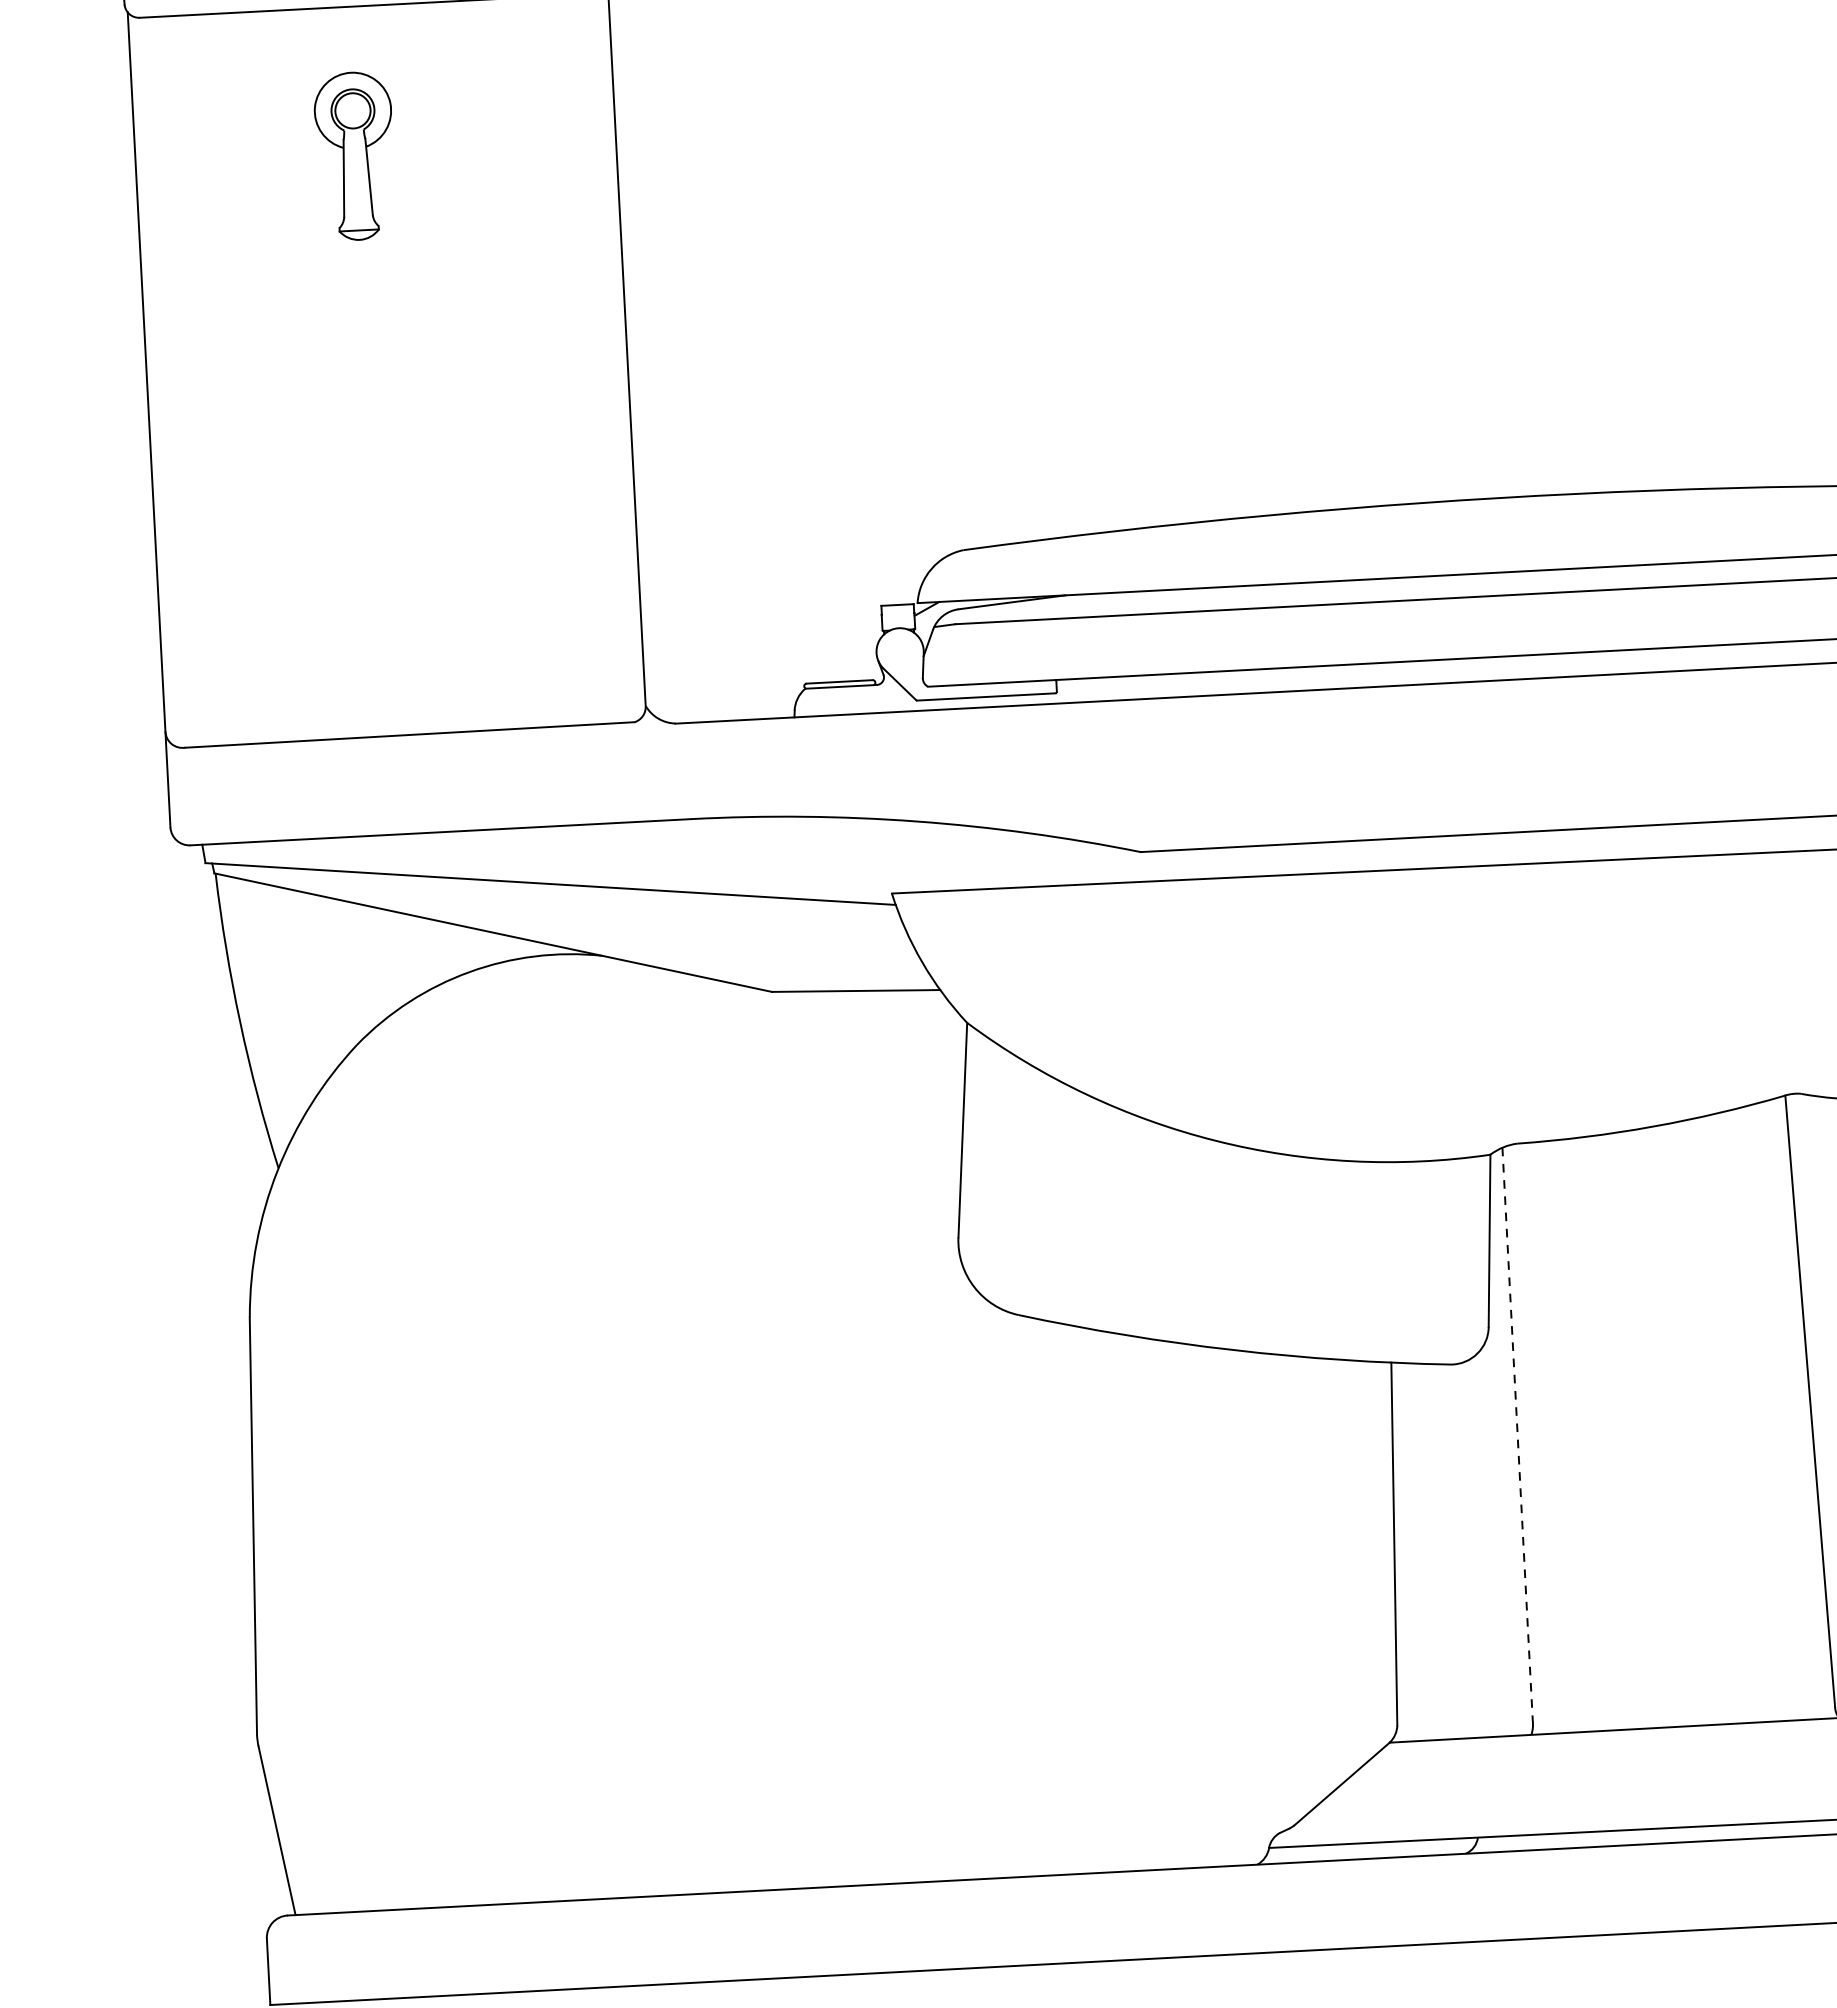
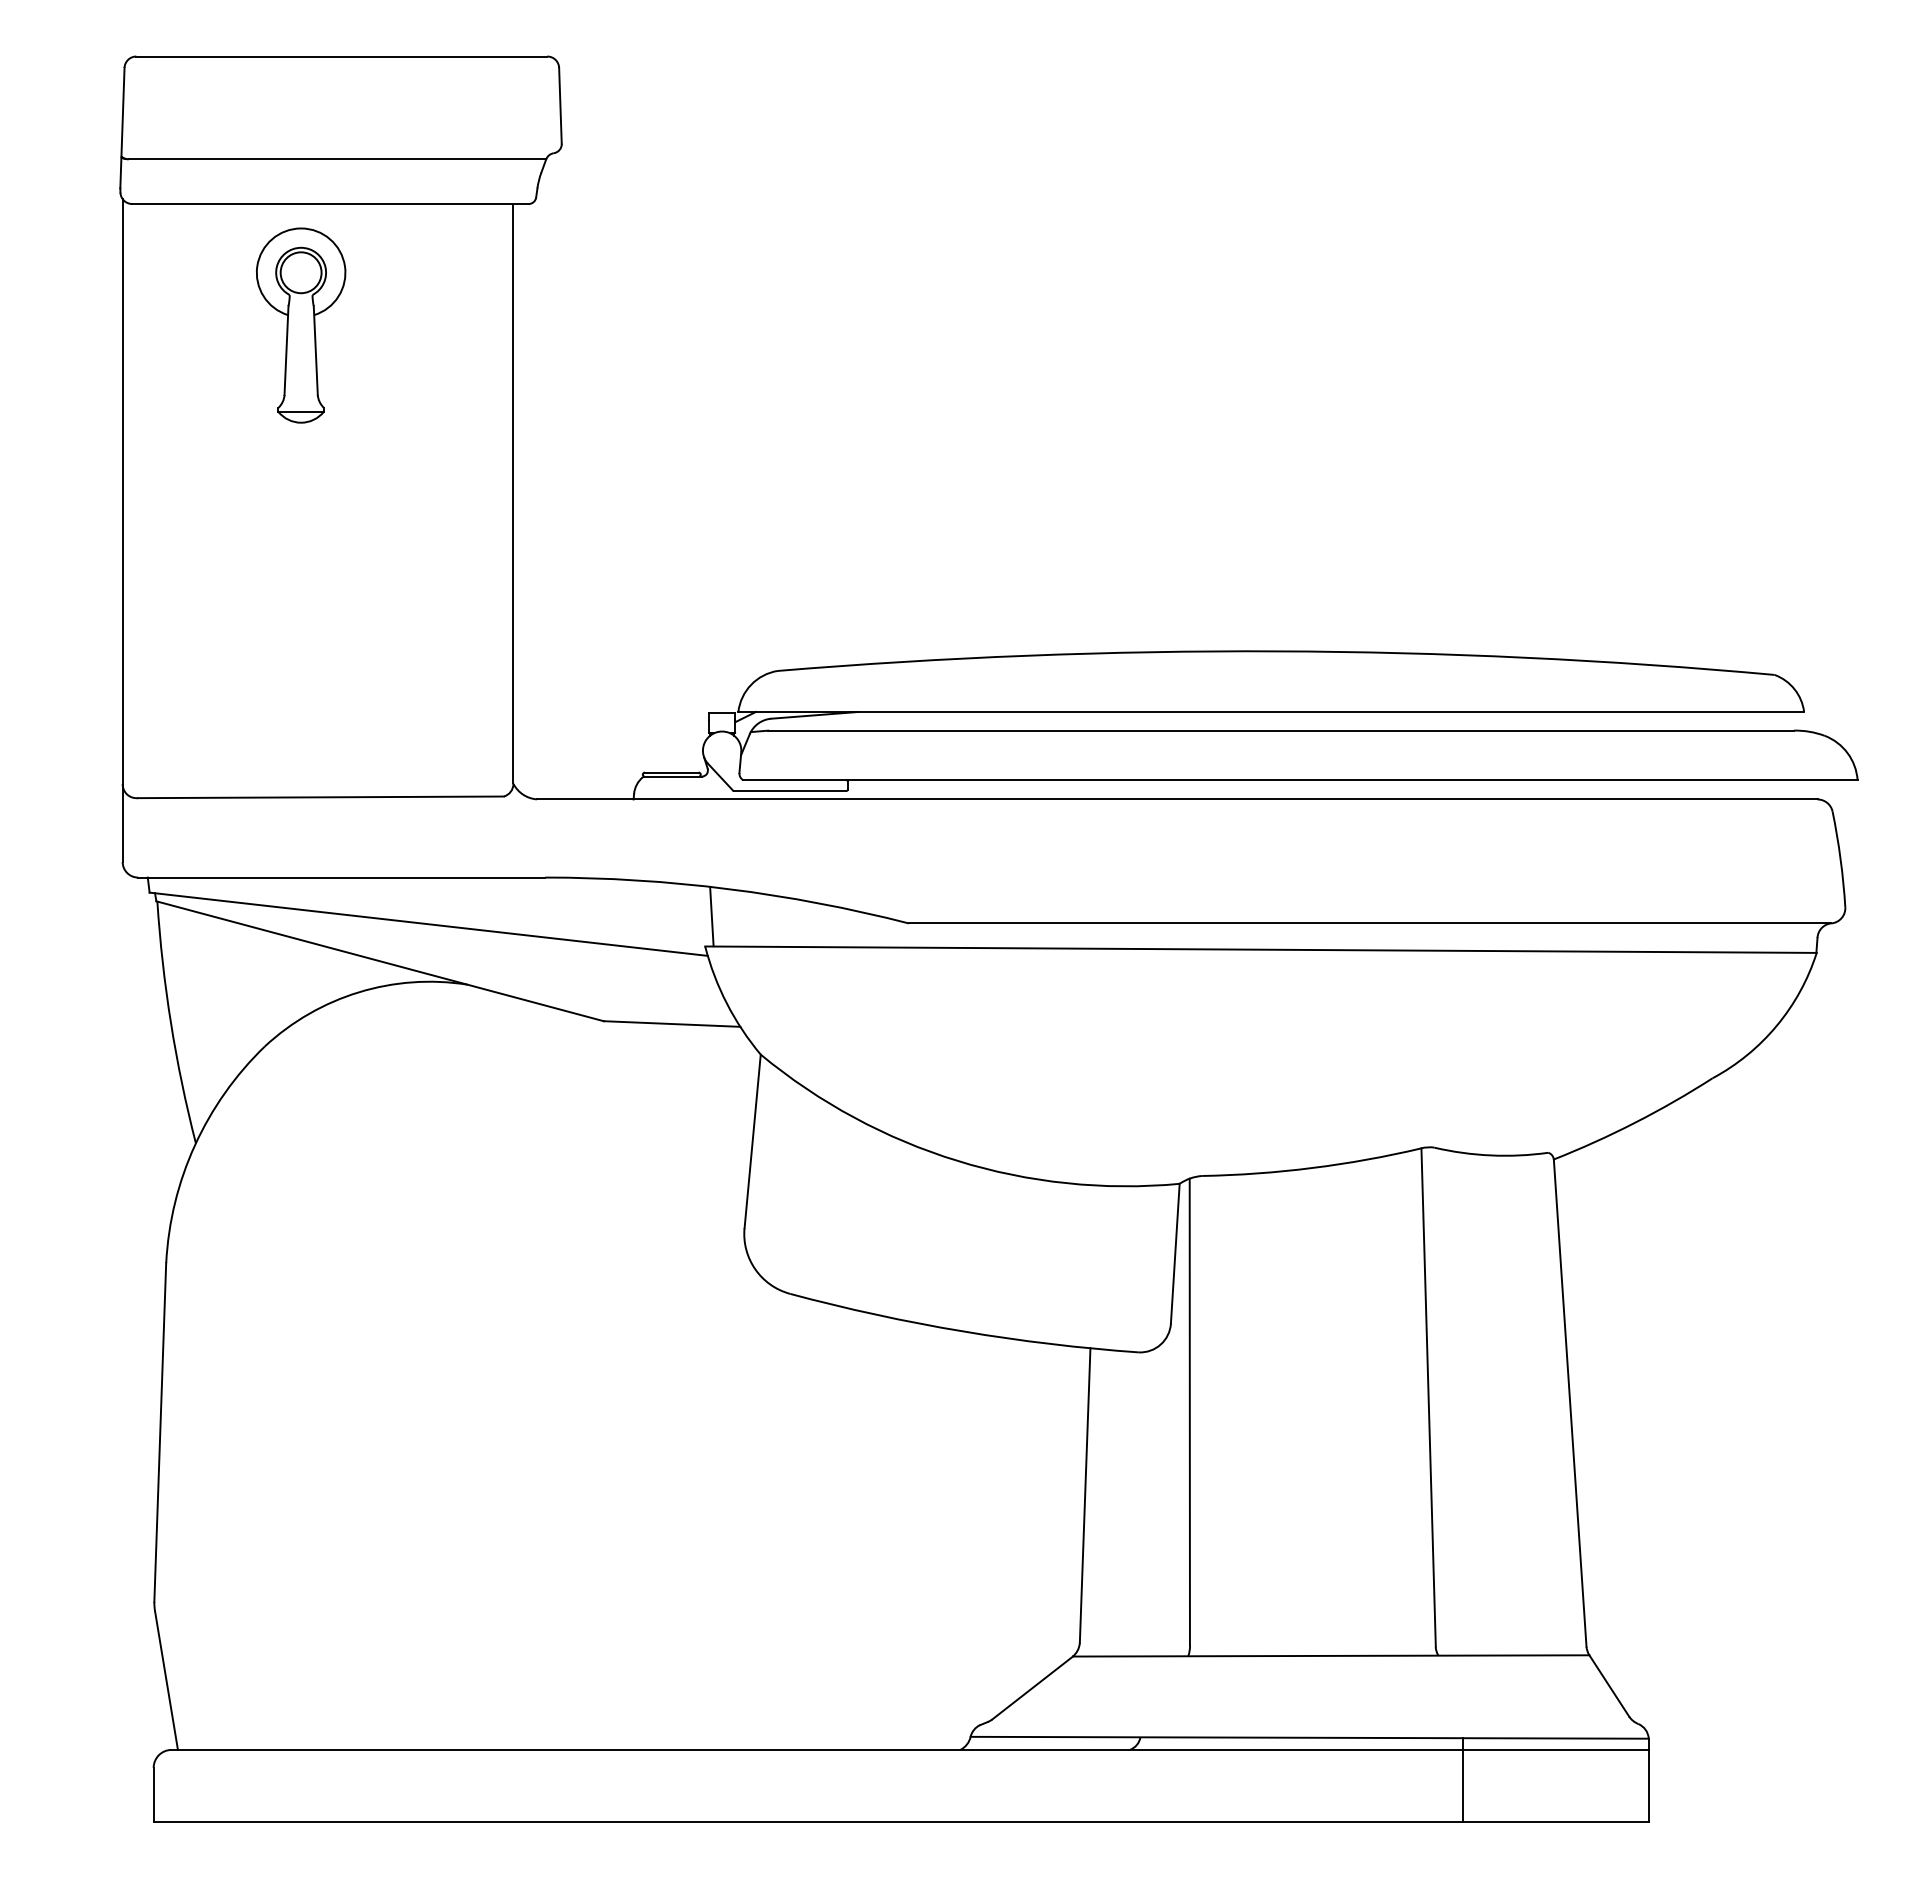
part: (355, 156) -> (301, 325), size x1.43
line: (897, 856) -> (711, 916), added
line: (1517, 1435) -> (1189, 1412), dashed -> solid

